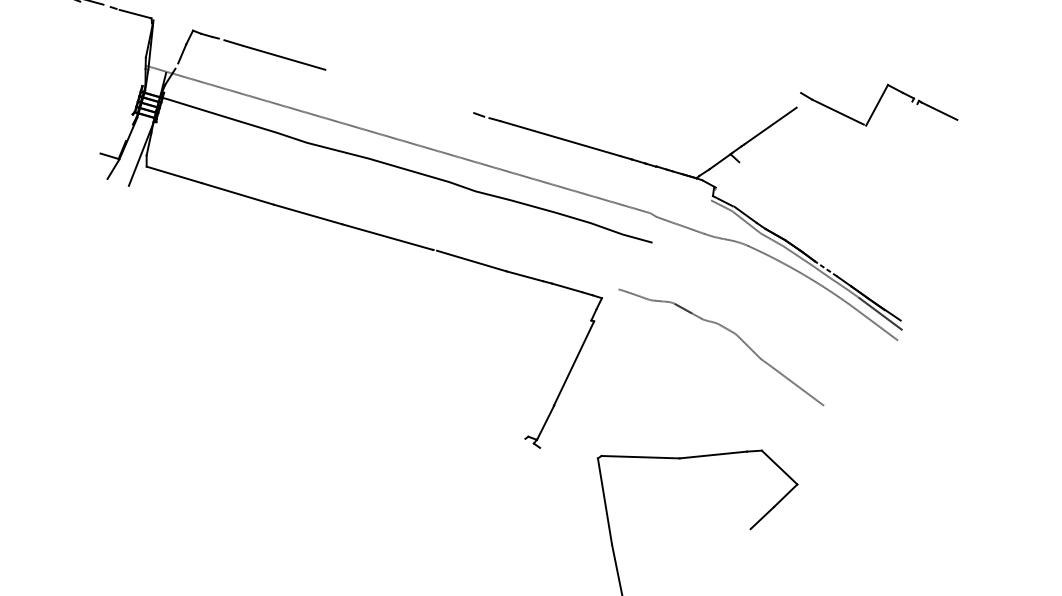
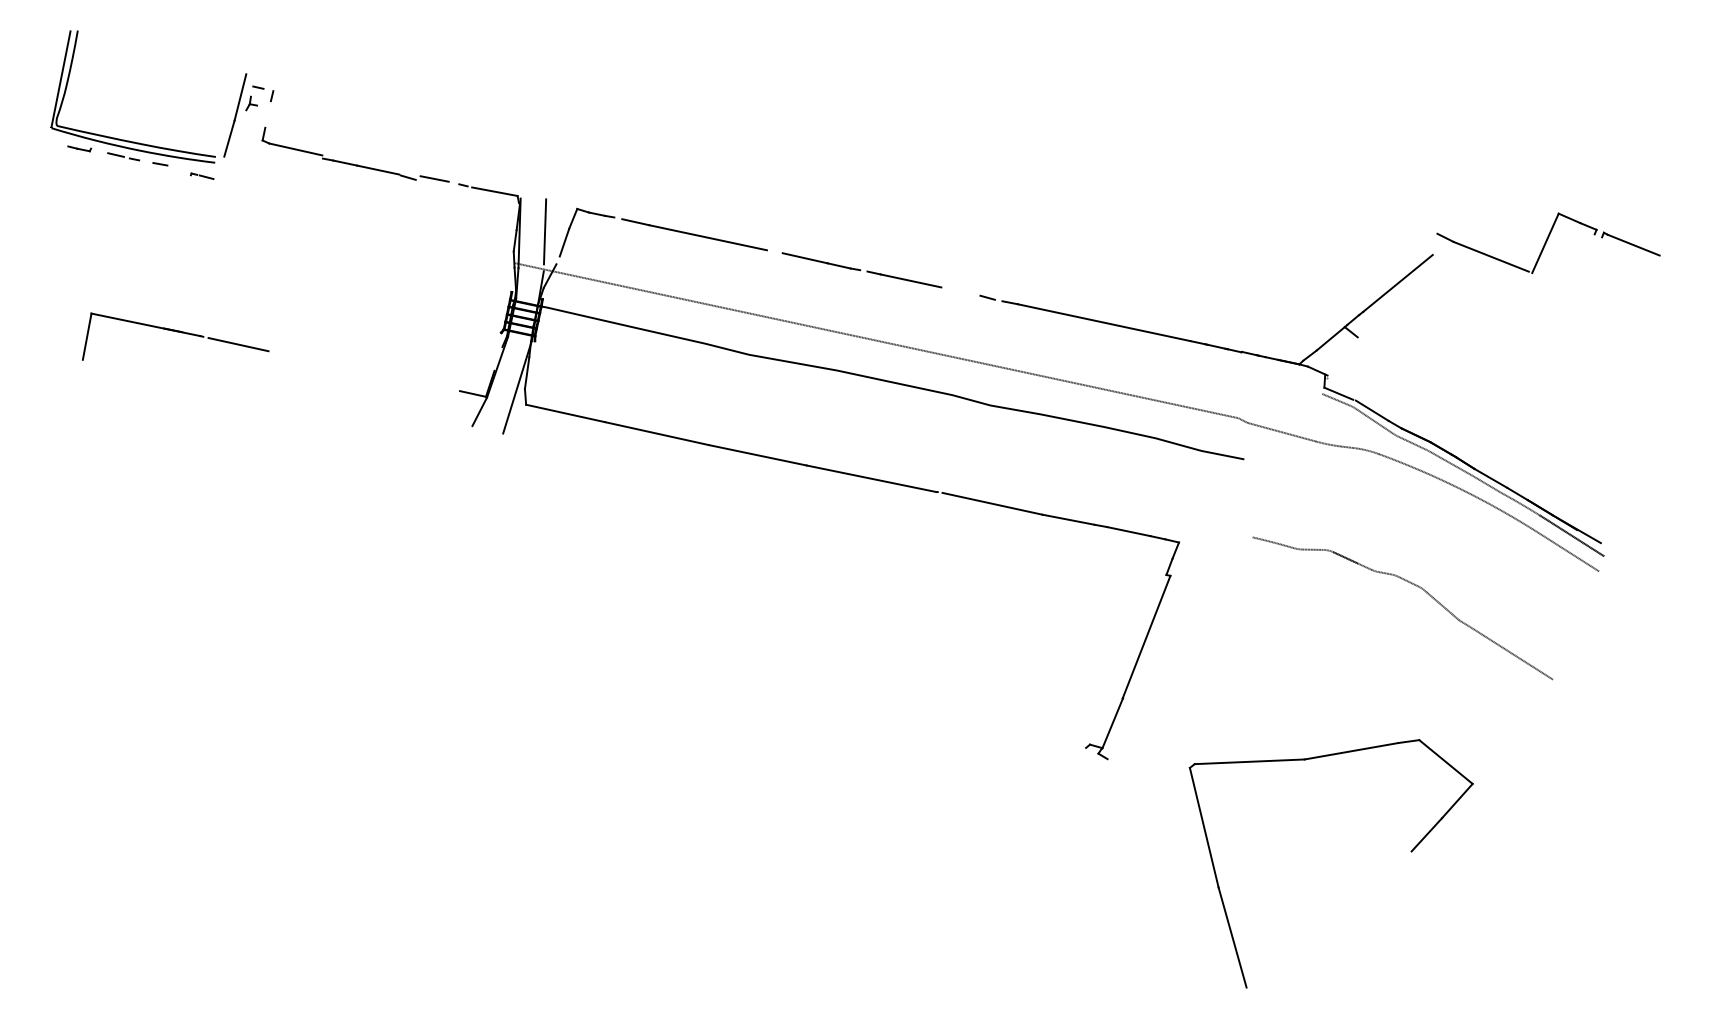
line: (168, 44) -> (544, 231), added
line: (391, 88) -> (861, 269), added
line: (825, 269) -> (1490, 478), dashed -> solid
part: (730, 331) -> (1414, 585), moved

